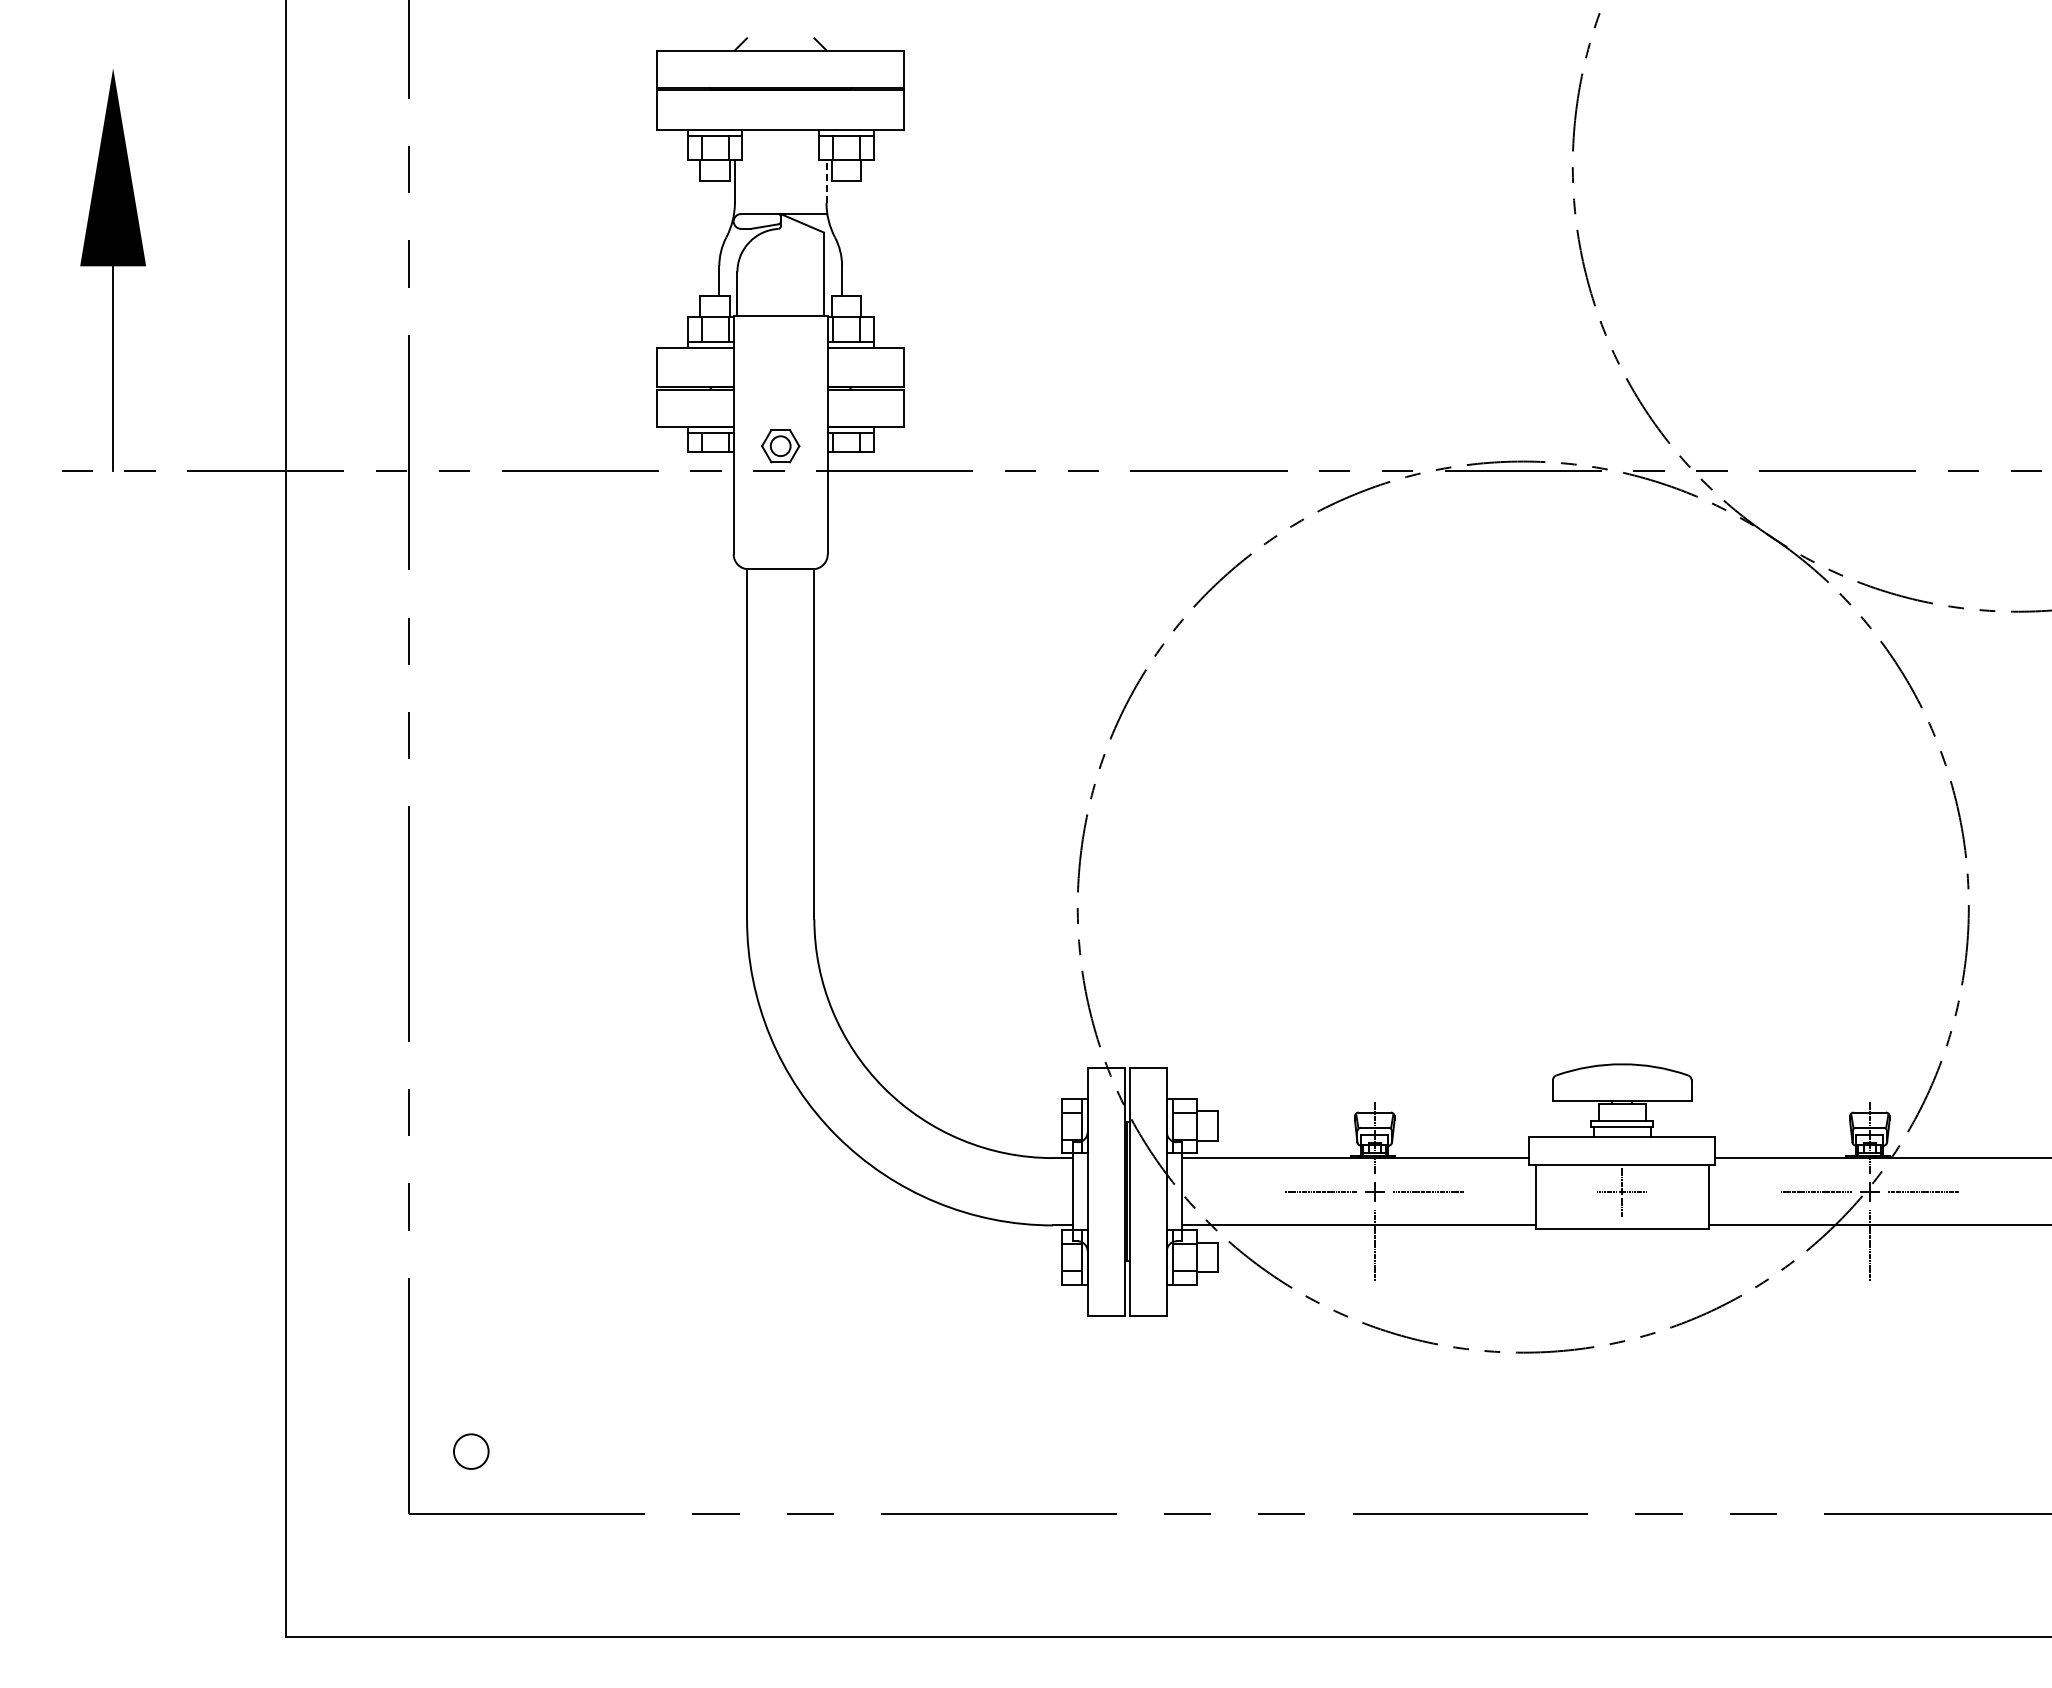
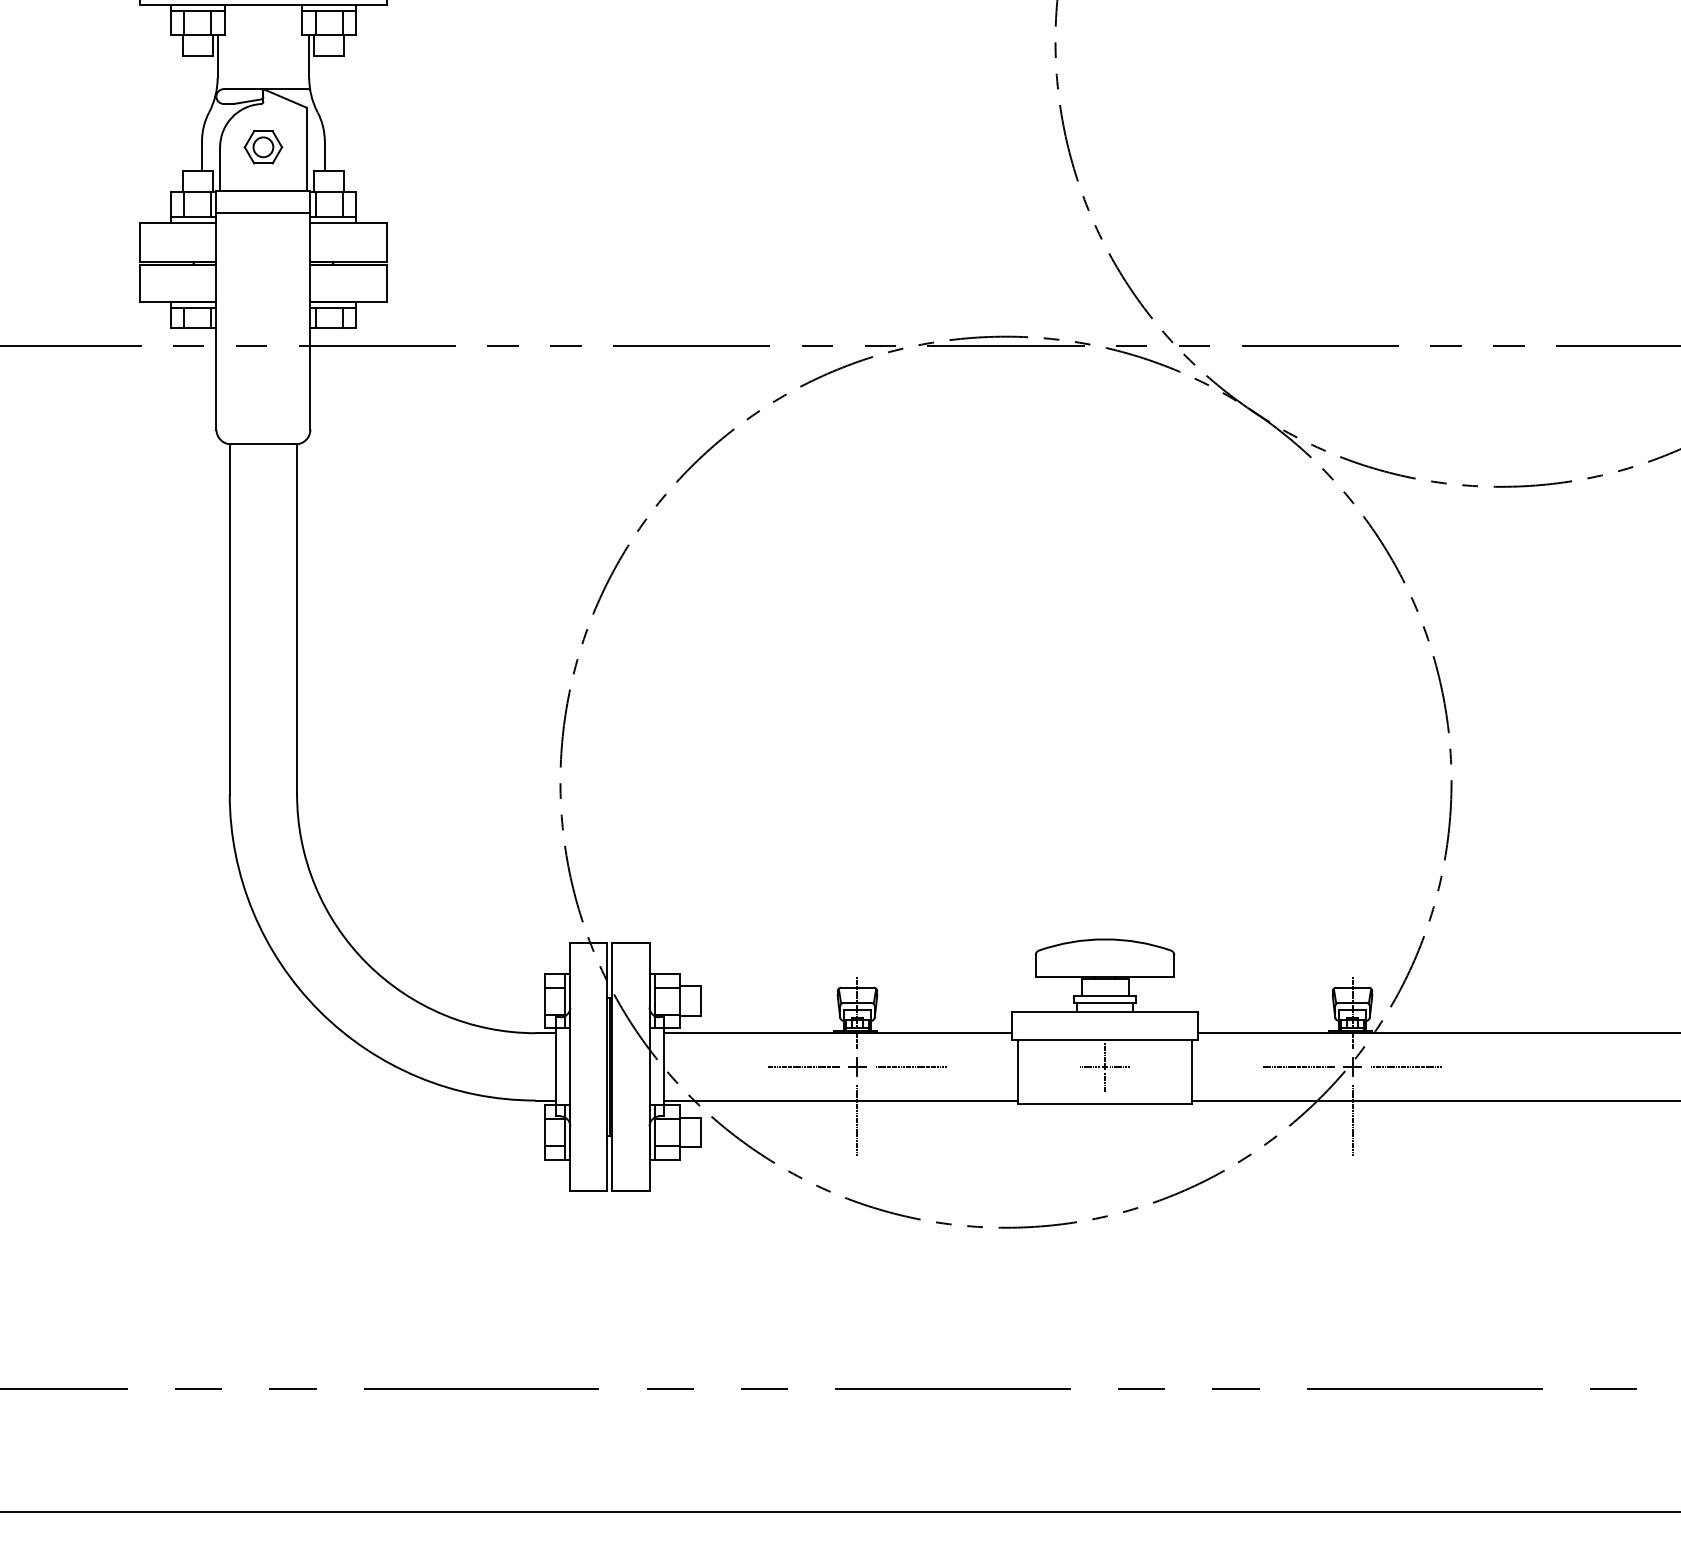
line: (826, 181) -> (309, 56), dashed -> solid
line: (780, 337) -> (263, 212), added
part: (780, 446) -> (263, 147), moved

